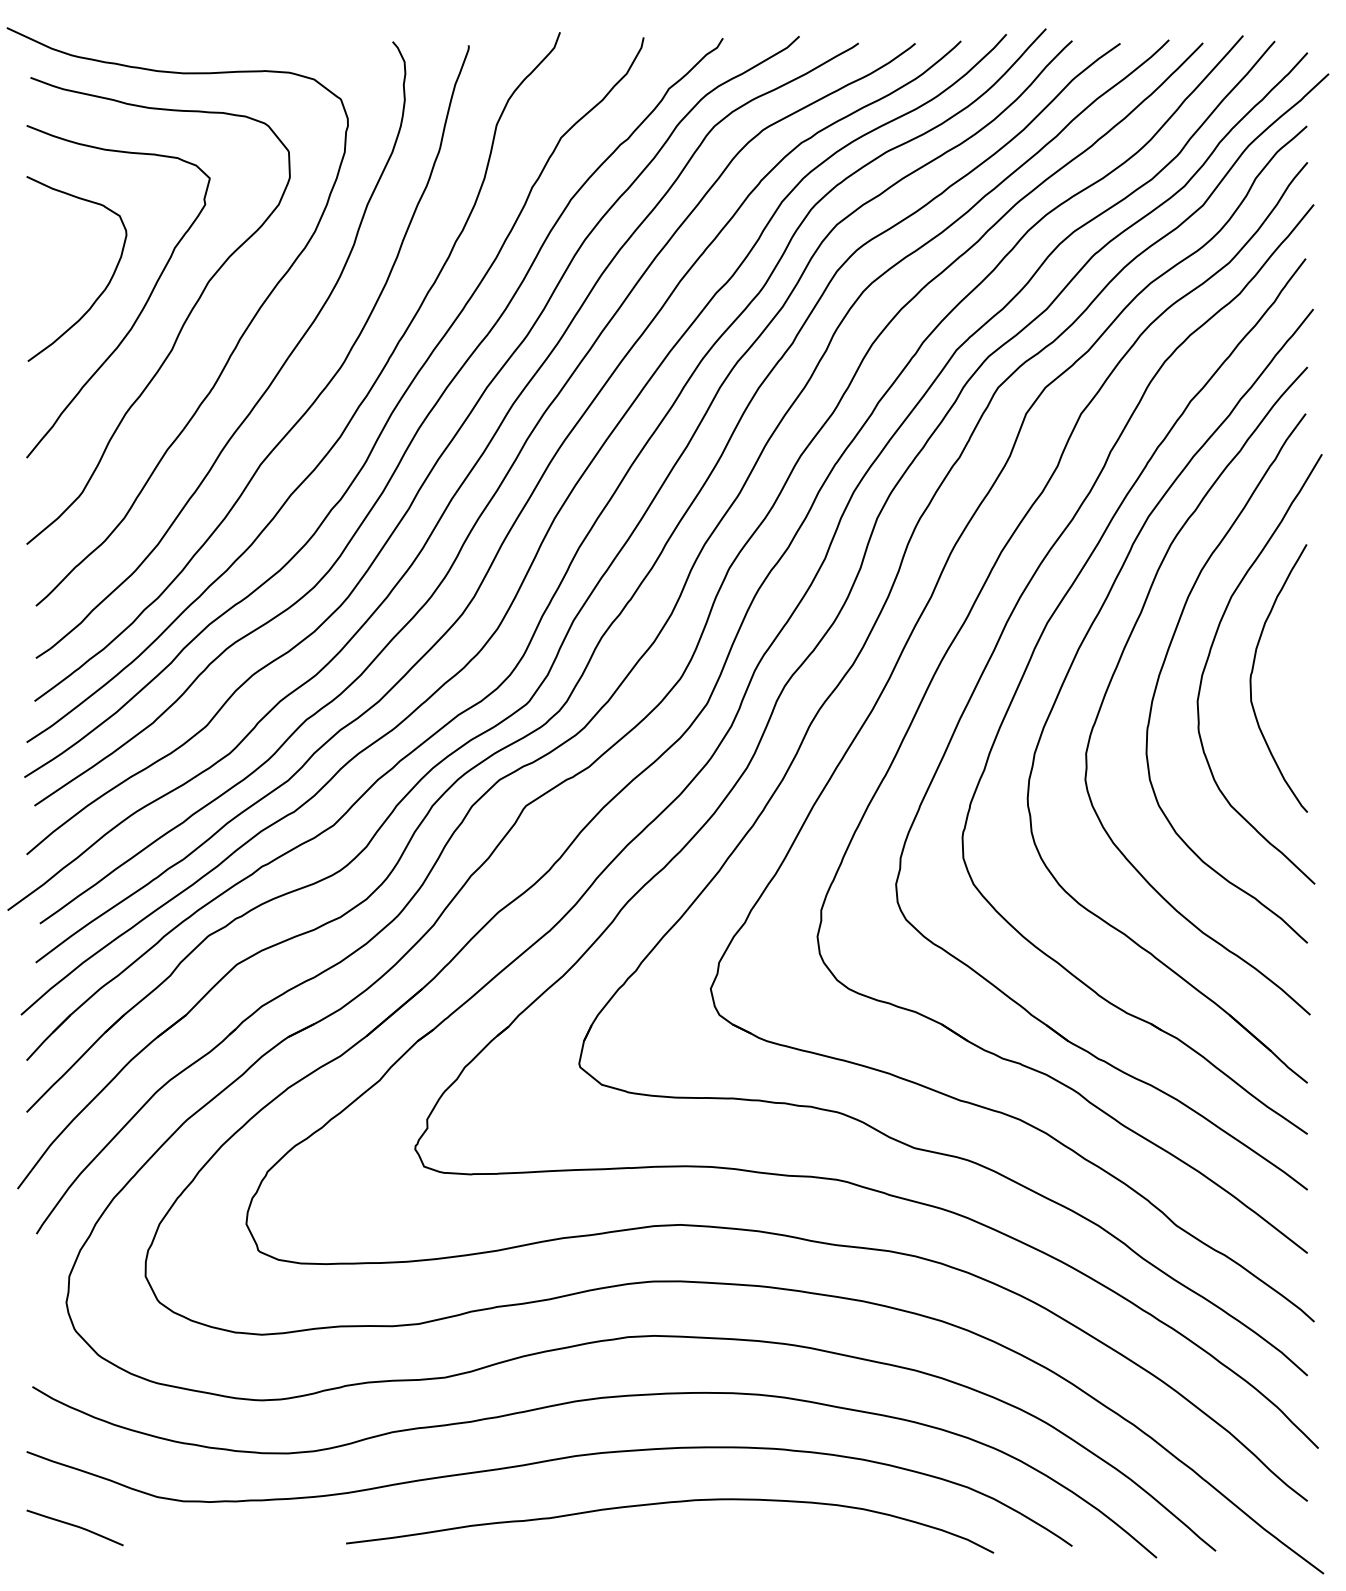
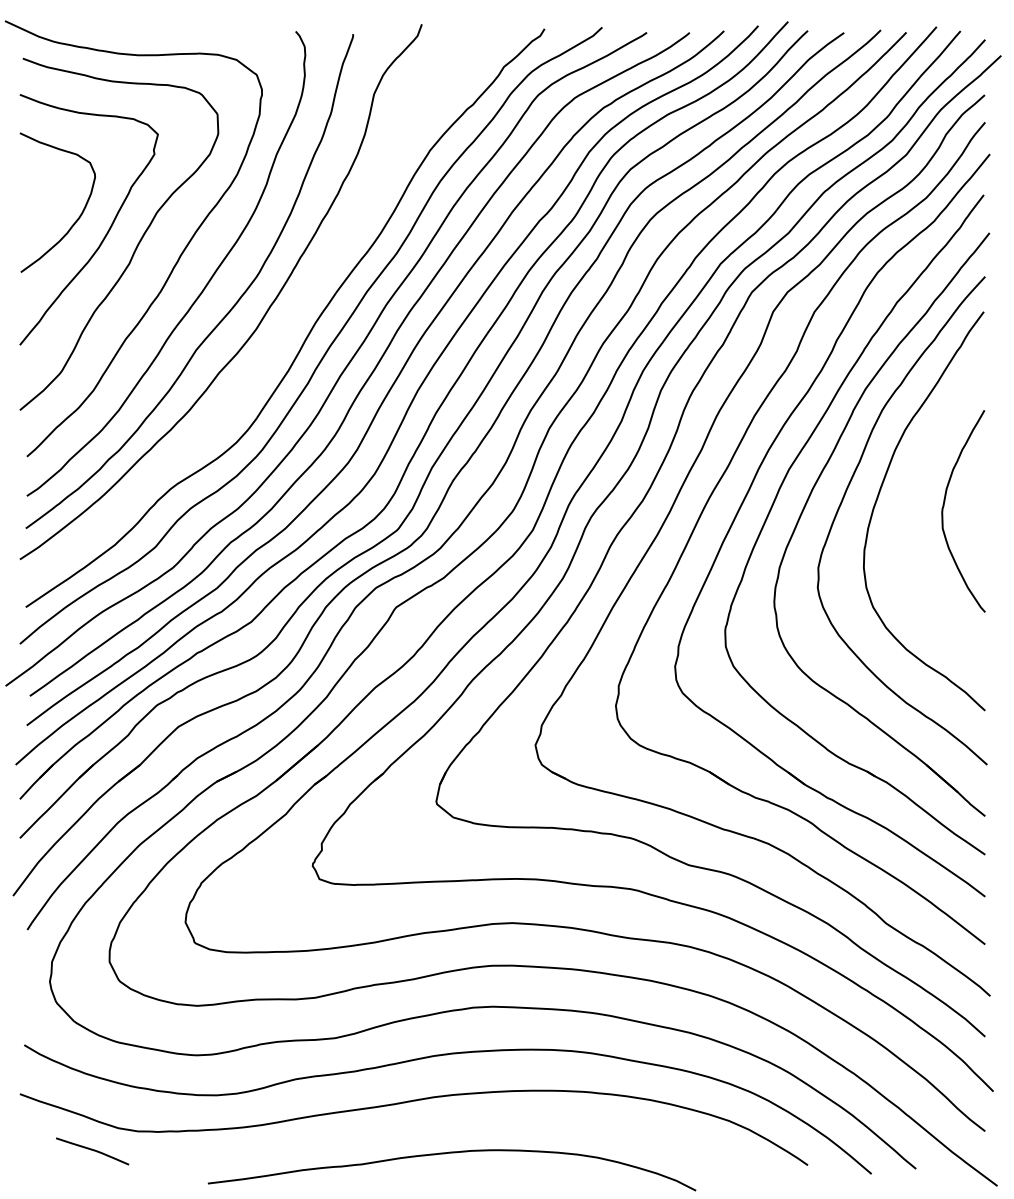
curve: (380, 431) -> (286, 325), removed
curve: (1210, 654) -> (912, 493), removed
curve: (670, 1503) -> (452, 1153), moved
curve: (74, 1526) -> (92, 1150), moved

